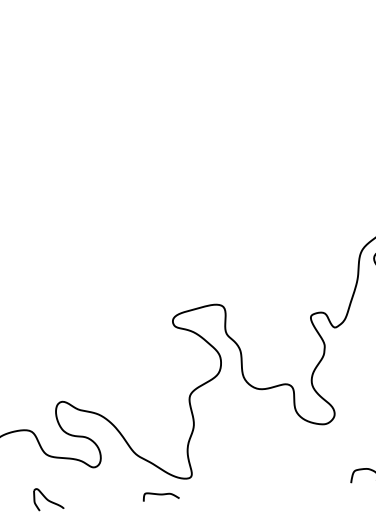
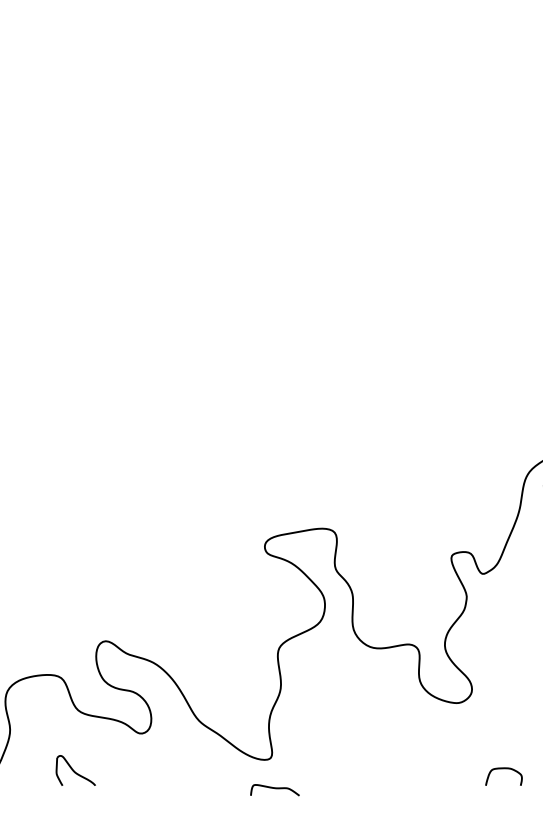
curve: (161, 495) -> (275, 789), moved

